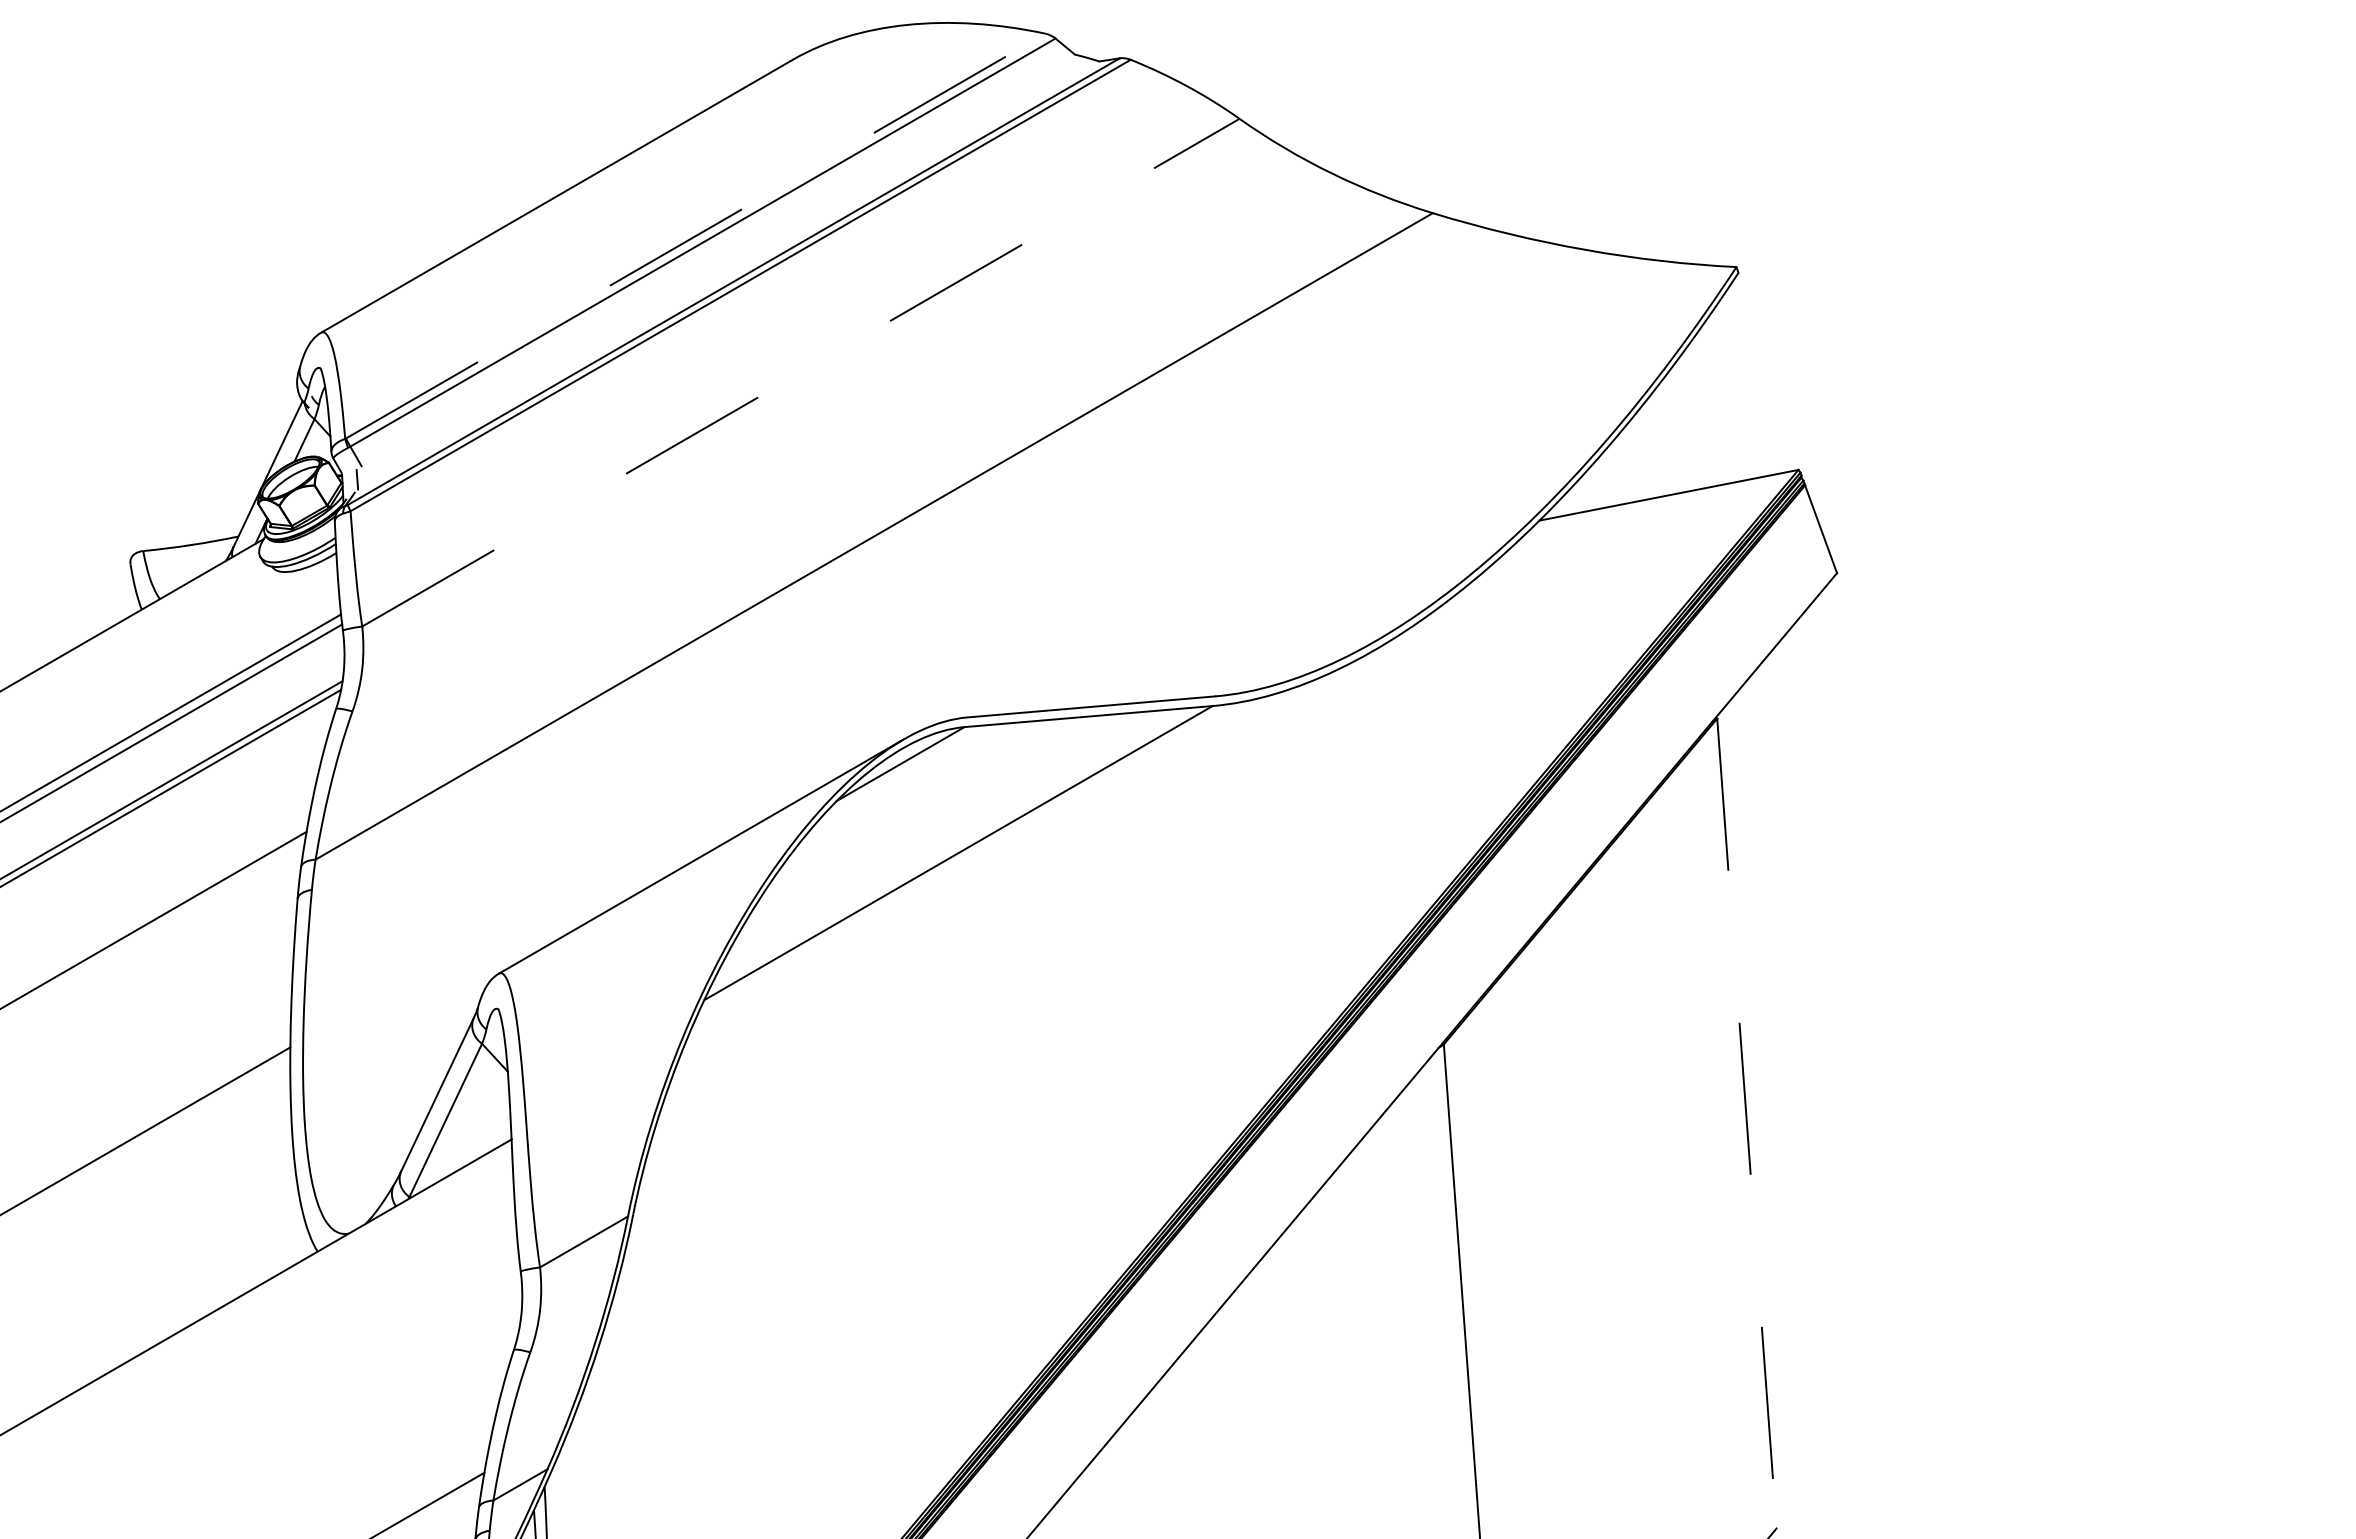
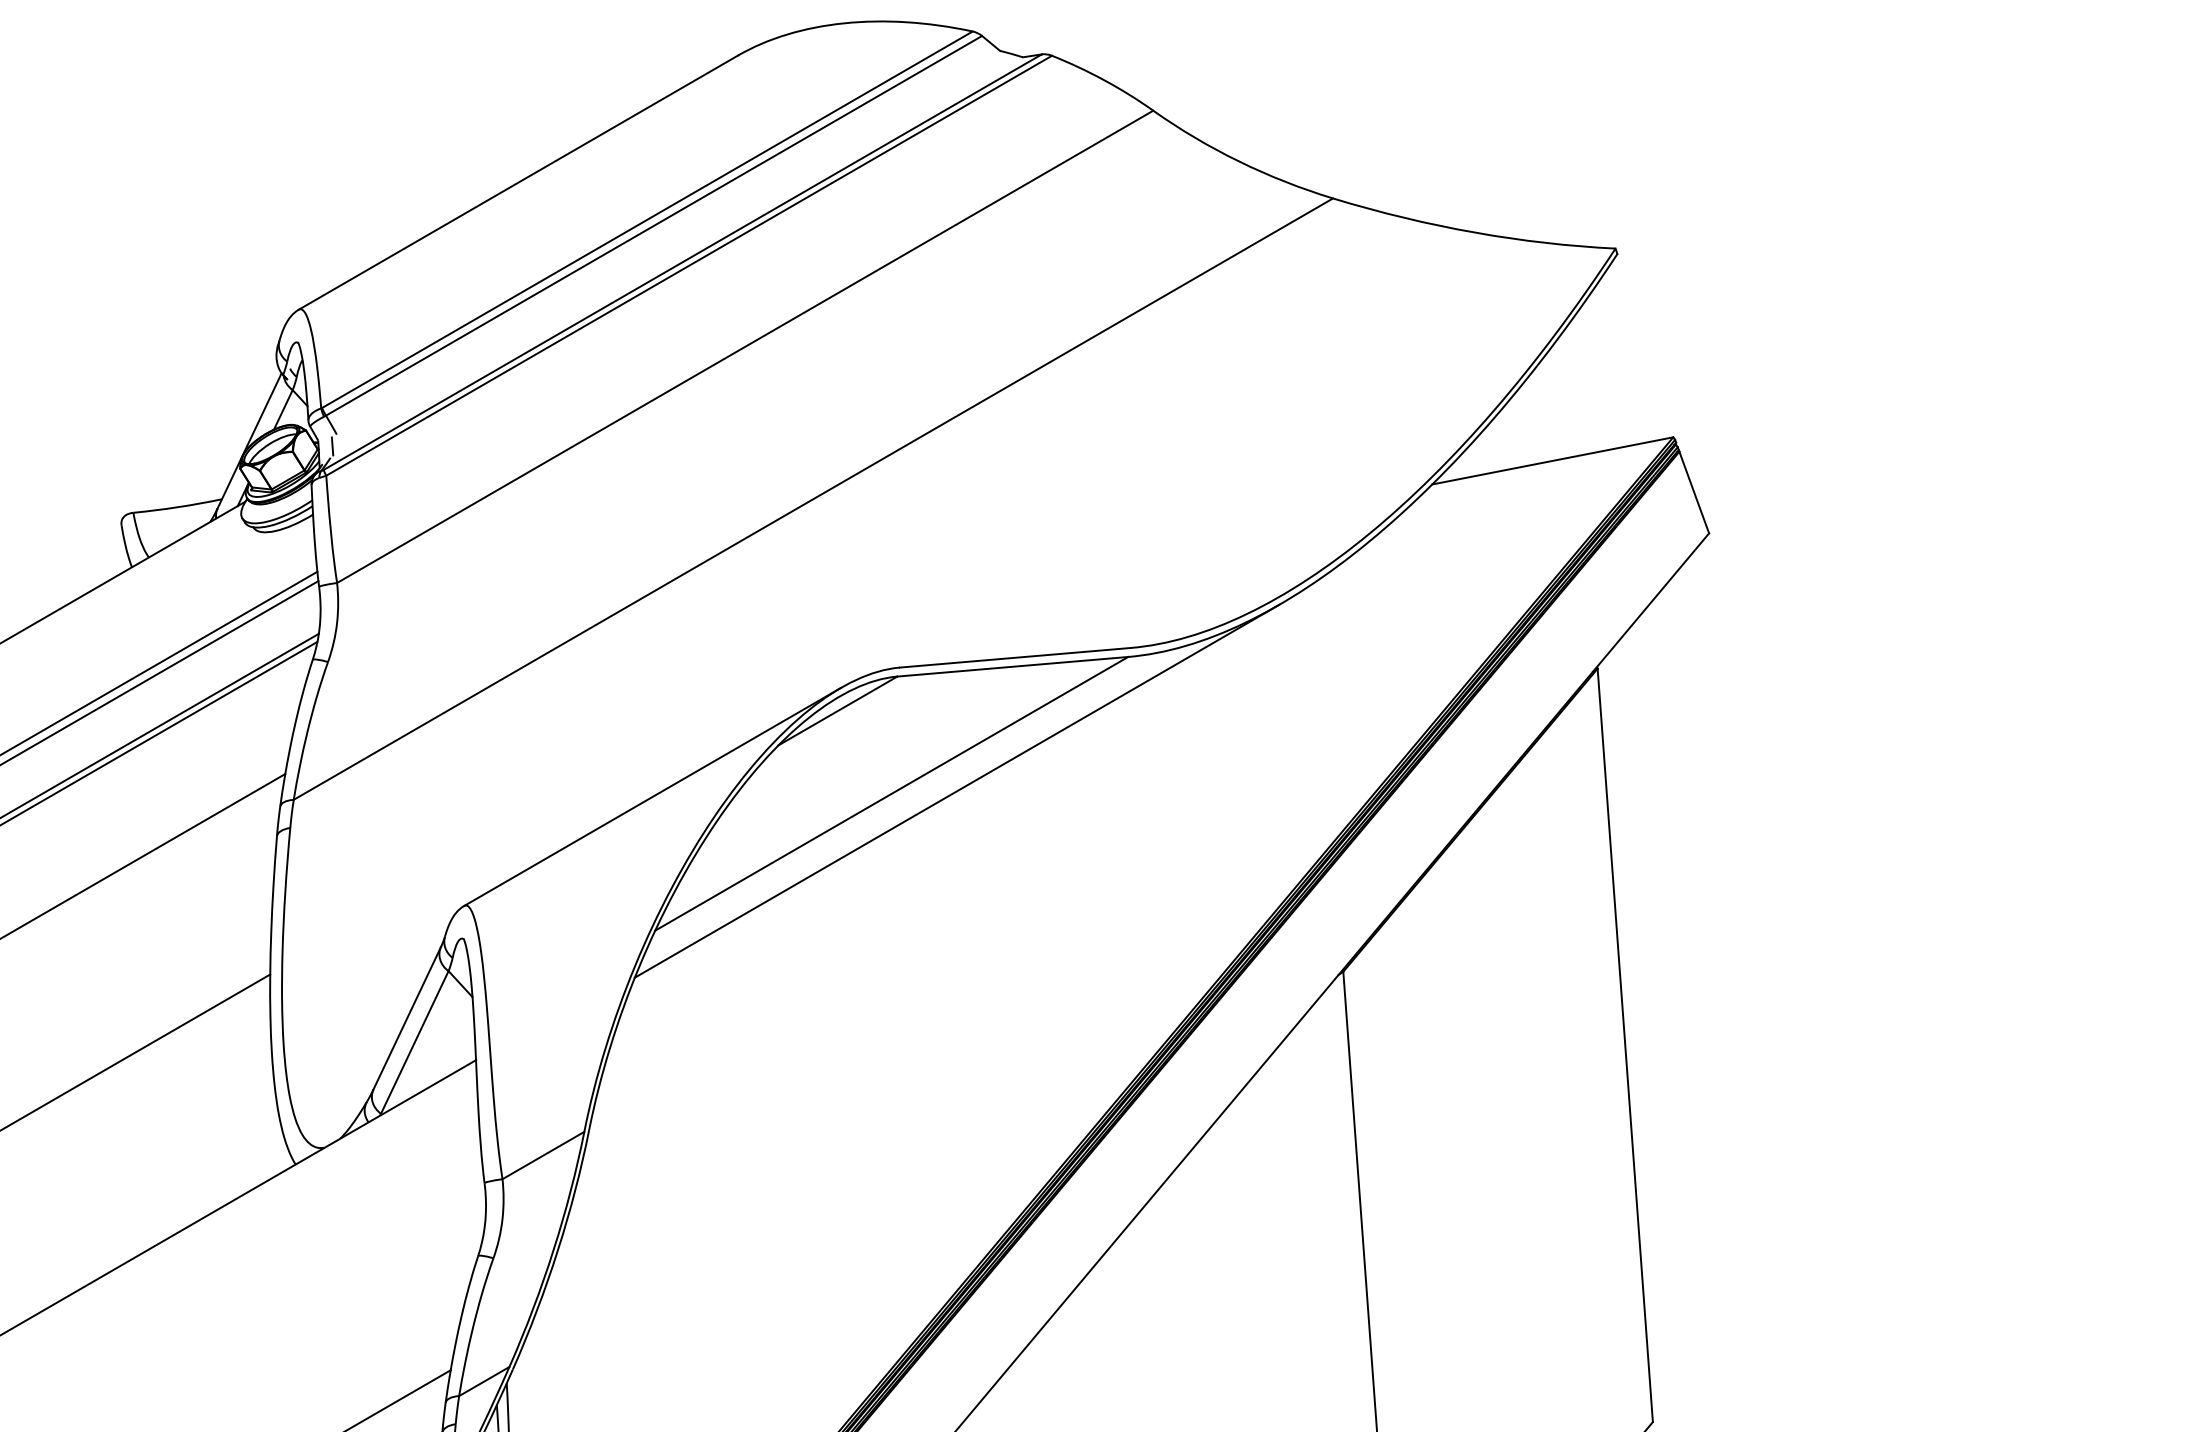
line: (696, 235) -> (648, 219), dashed -> solid
line: (800, 372) -> (744, 346), dashed -> solid
line: (1028, 849) -> (956, 790), added
line: (1746, 1124) -> (1624, 1046), dashed -> solid

